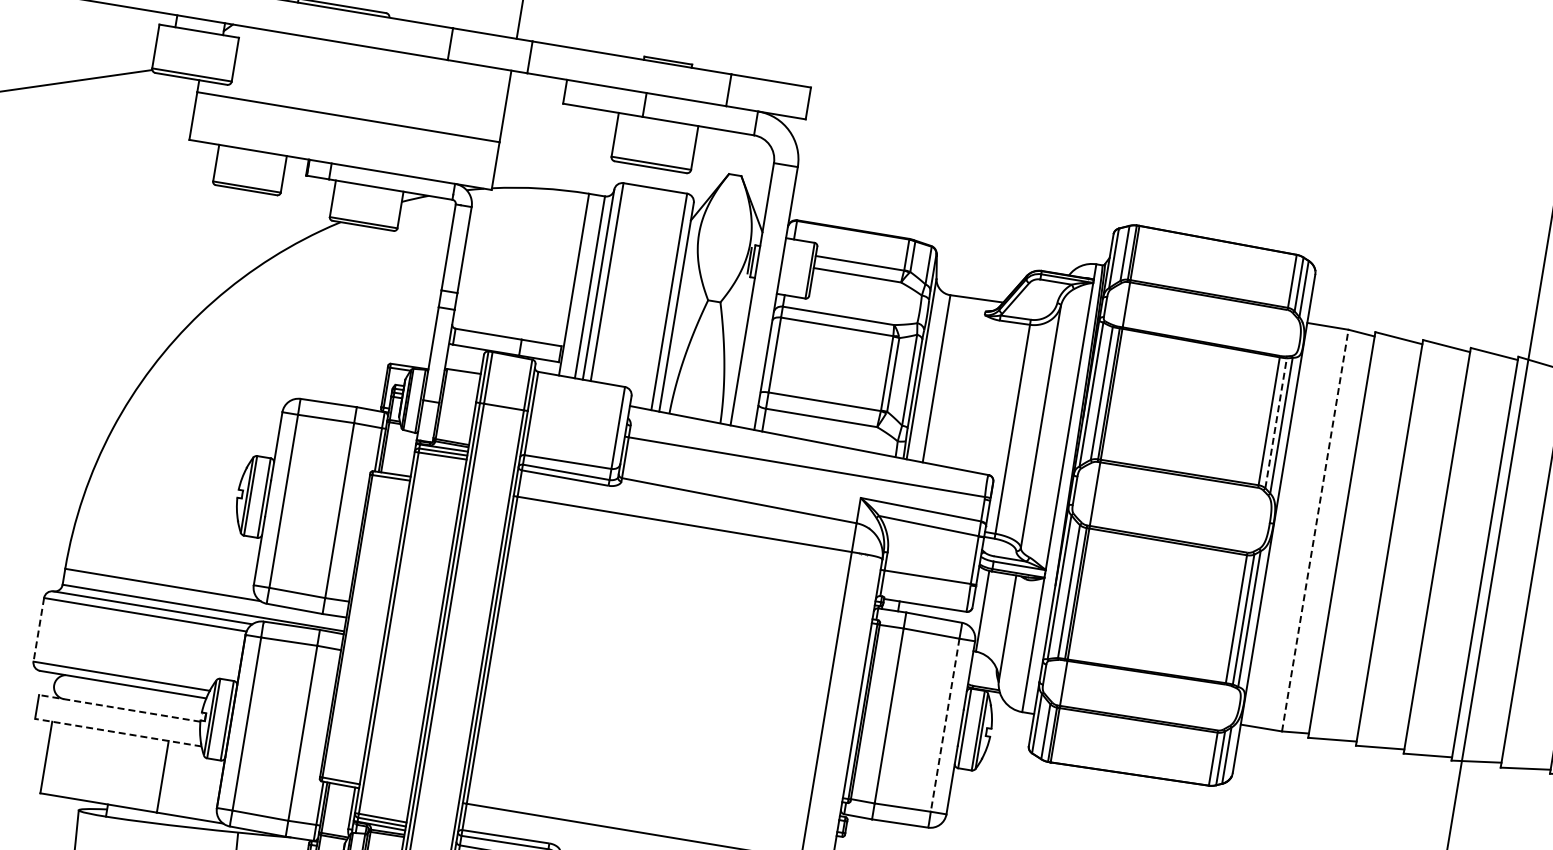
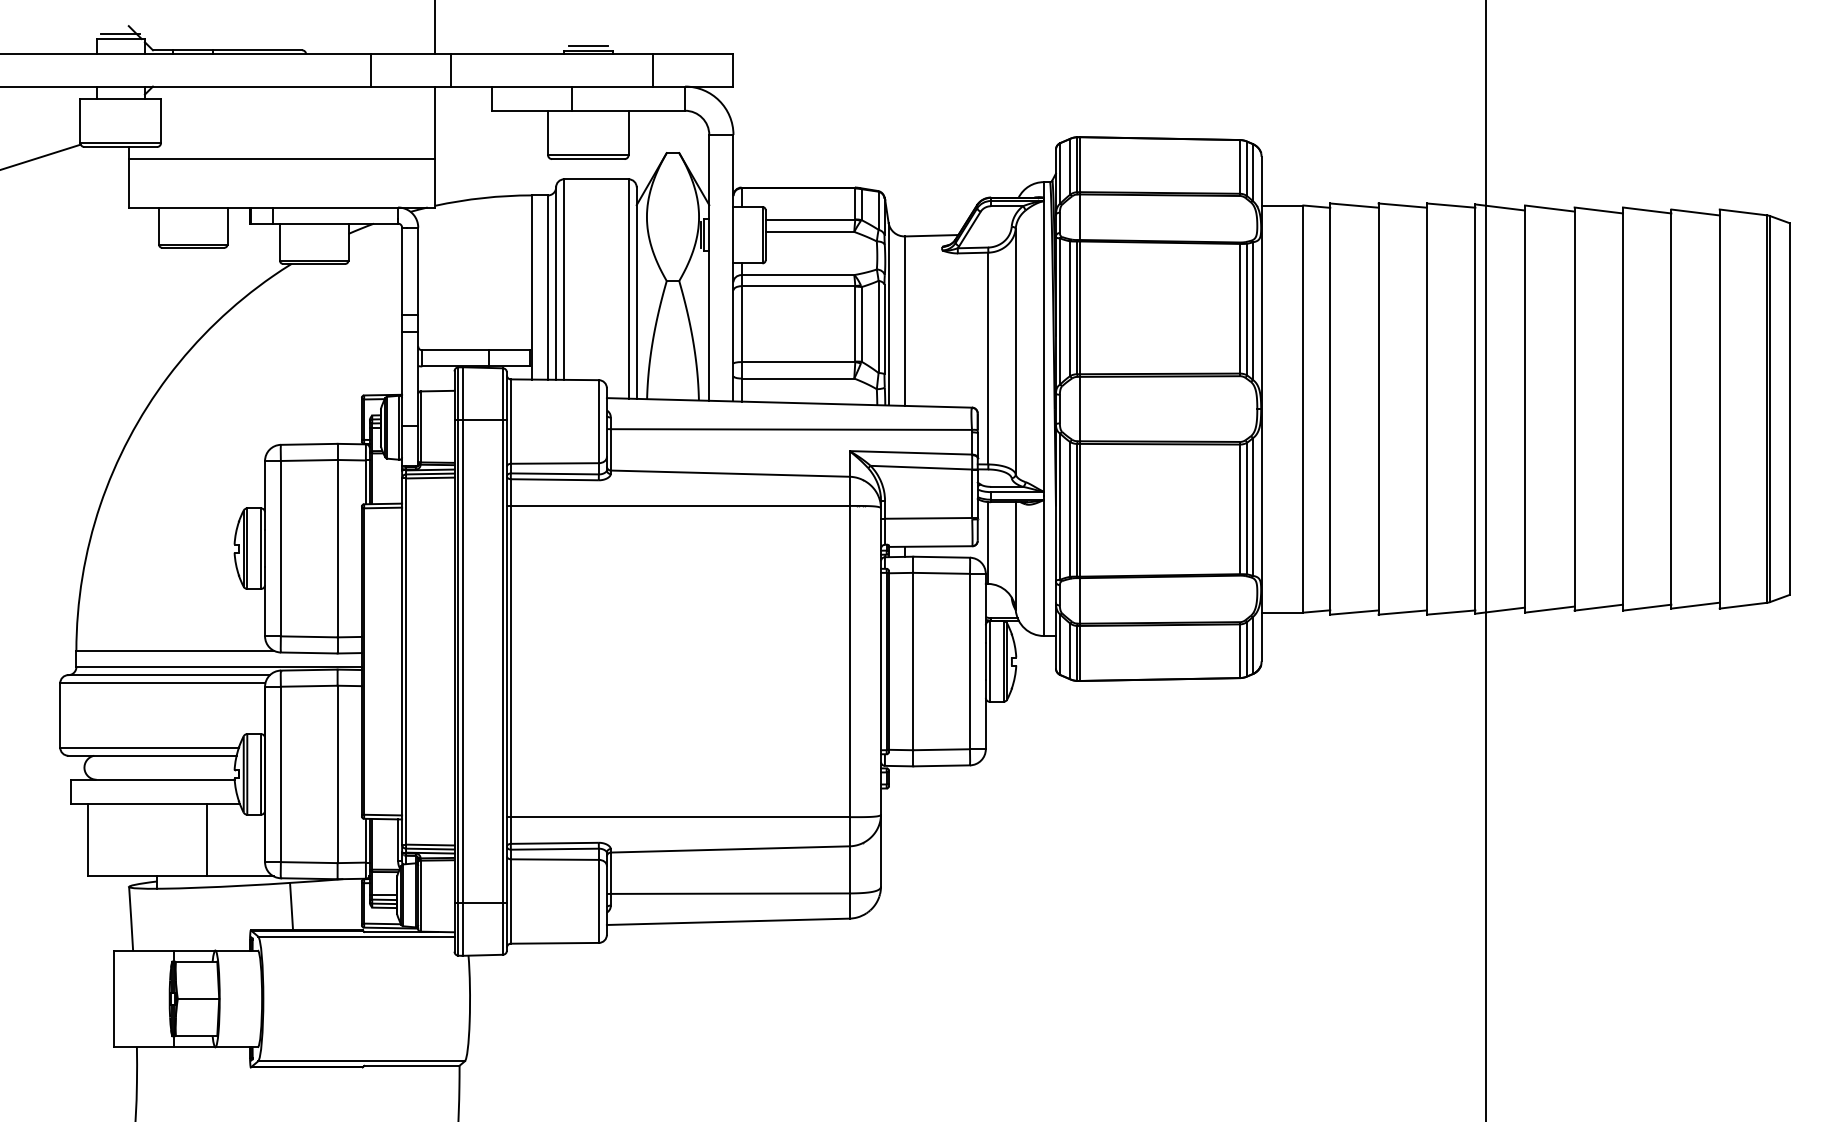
line: (669, 56) -> (588, 46), added
line: (1276, 423) -> (1247, 309), dashed -> solid
line: (1315, 531) -> (1303, 409), dashed -> solid
line: (39, 629) -> (60, 715), dashed -> solid
line: (119, 708) -> (152, 779), dashed -> solid
line: (944, 725) -> (969, 661), dashed -> solid
line: (118, 732) -> (155, 803), dashed -> solid

